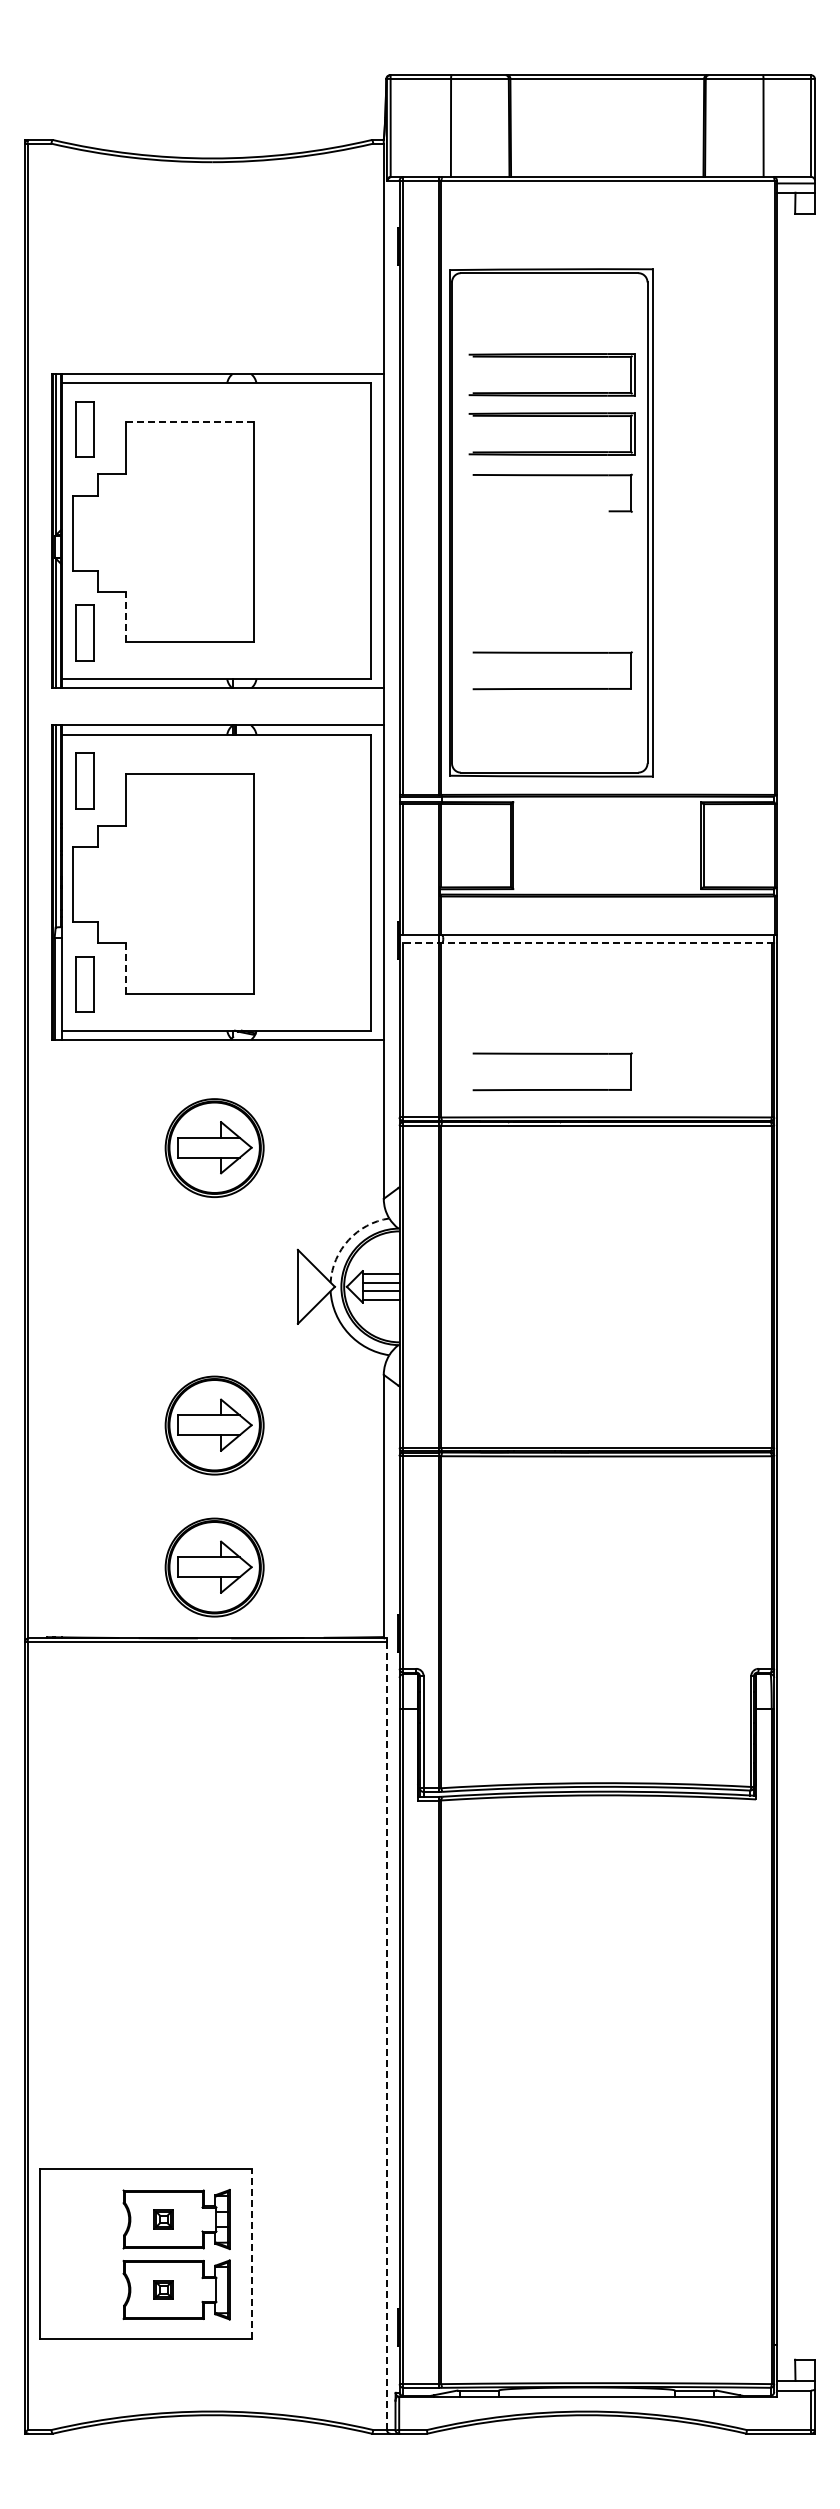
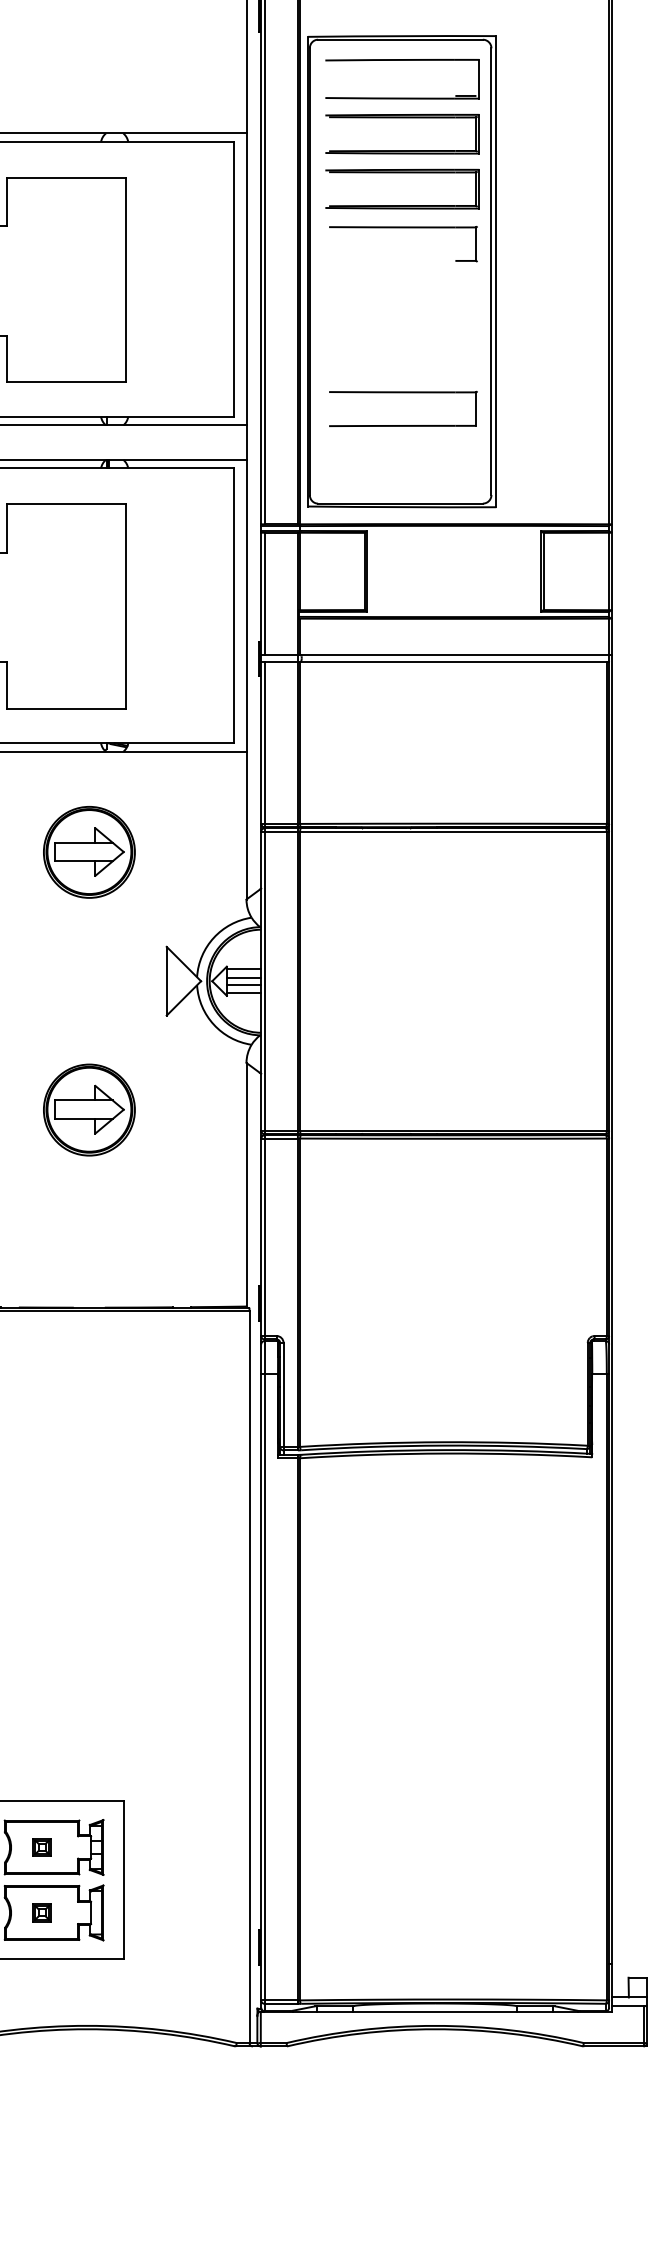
part: (551, 295) -> (402, 60), added
line: (189, 422) -> (66, 178), dashed -> solid
line: (125, 616) -> (6, 358), dashed -> solid
line: (586, 942) -> (434, 661), dashed -> solid
line: (125, 968) -> (6, 685), dashed -> solid
part: (552, 1054) -> (403, 765), removed
arc: (348, 1240) -> (213, 938), dashed -> solid
part: (214, 1567) -> (89, 1241), removed
line: (387, 2036) -> (249, 1677), dashed -> solid
line: (252, 2253) -> (124, 1879), dashed -> solid

